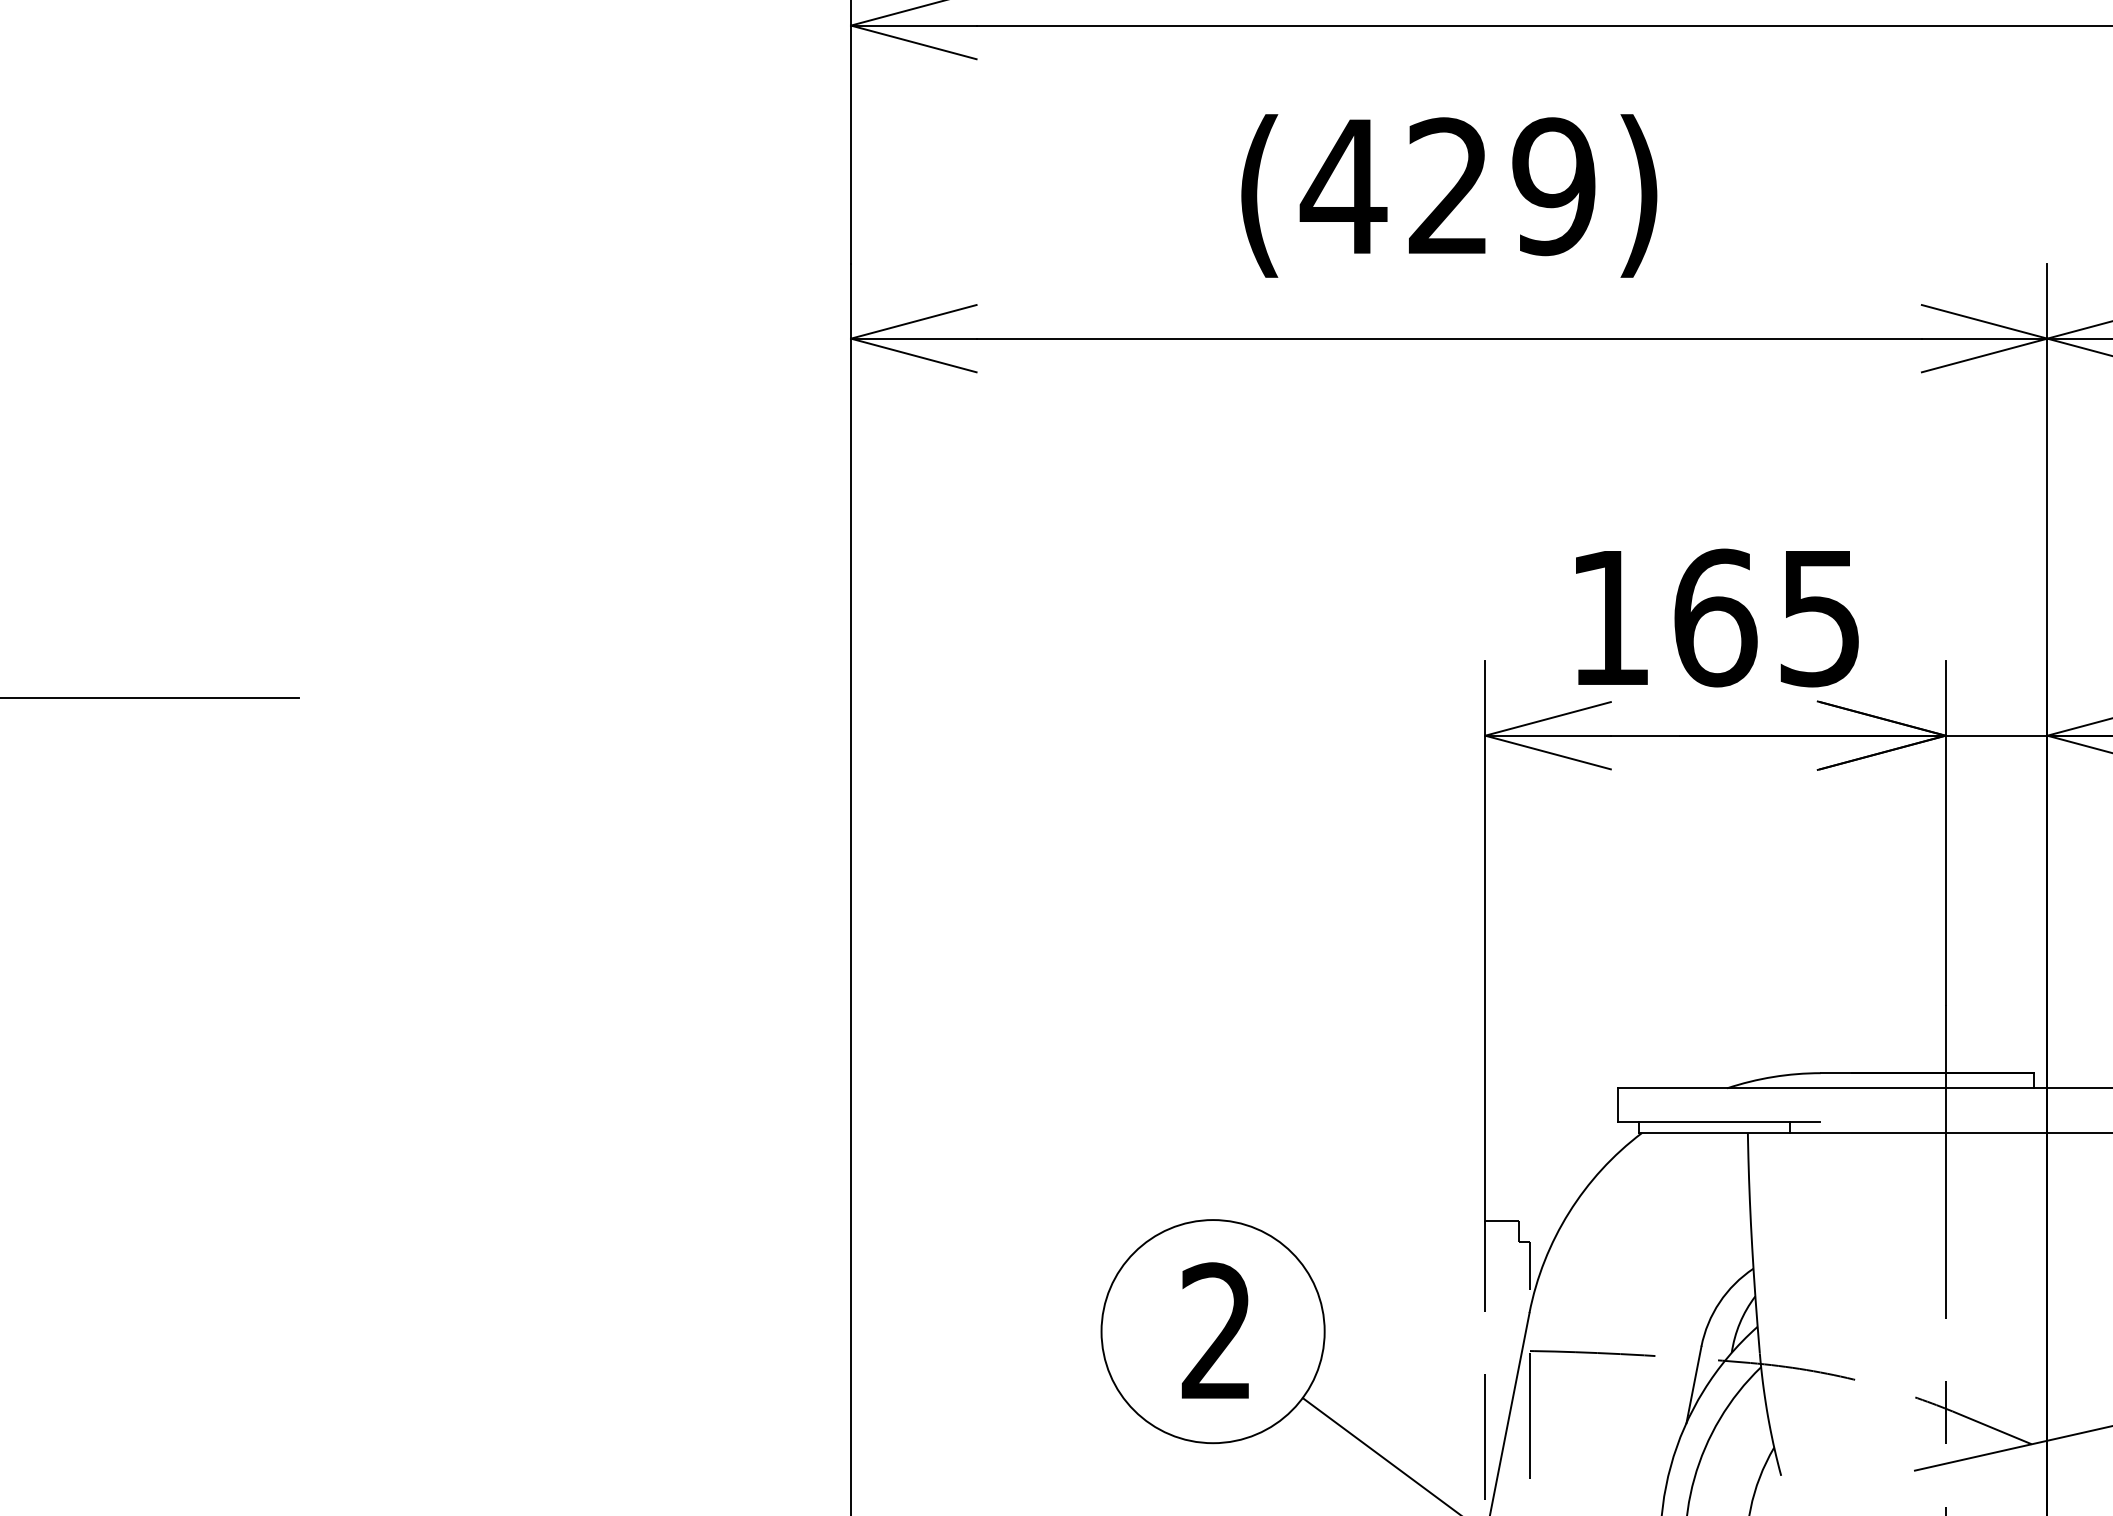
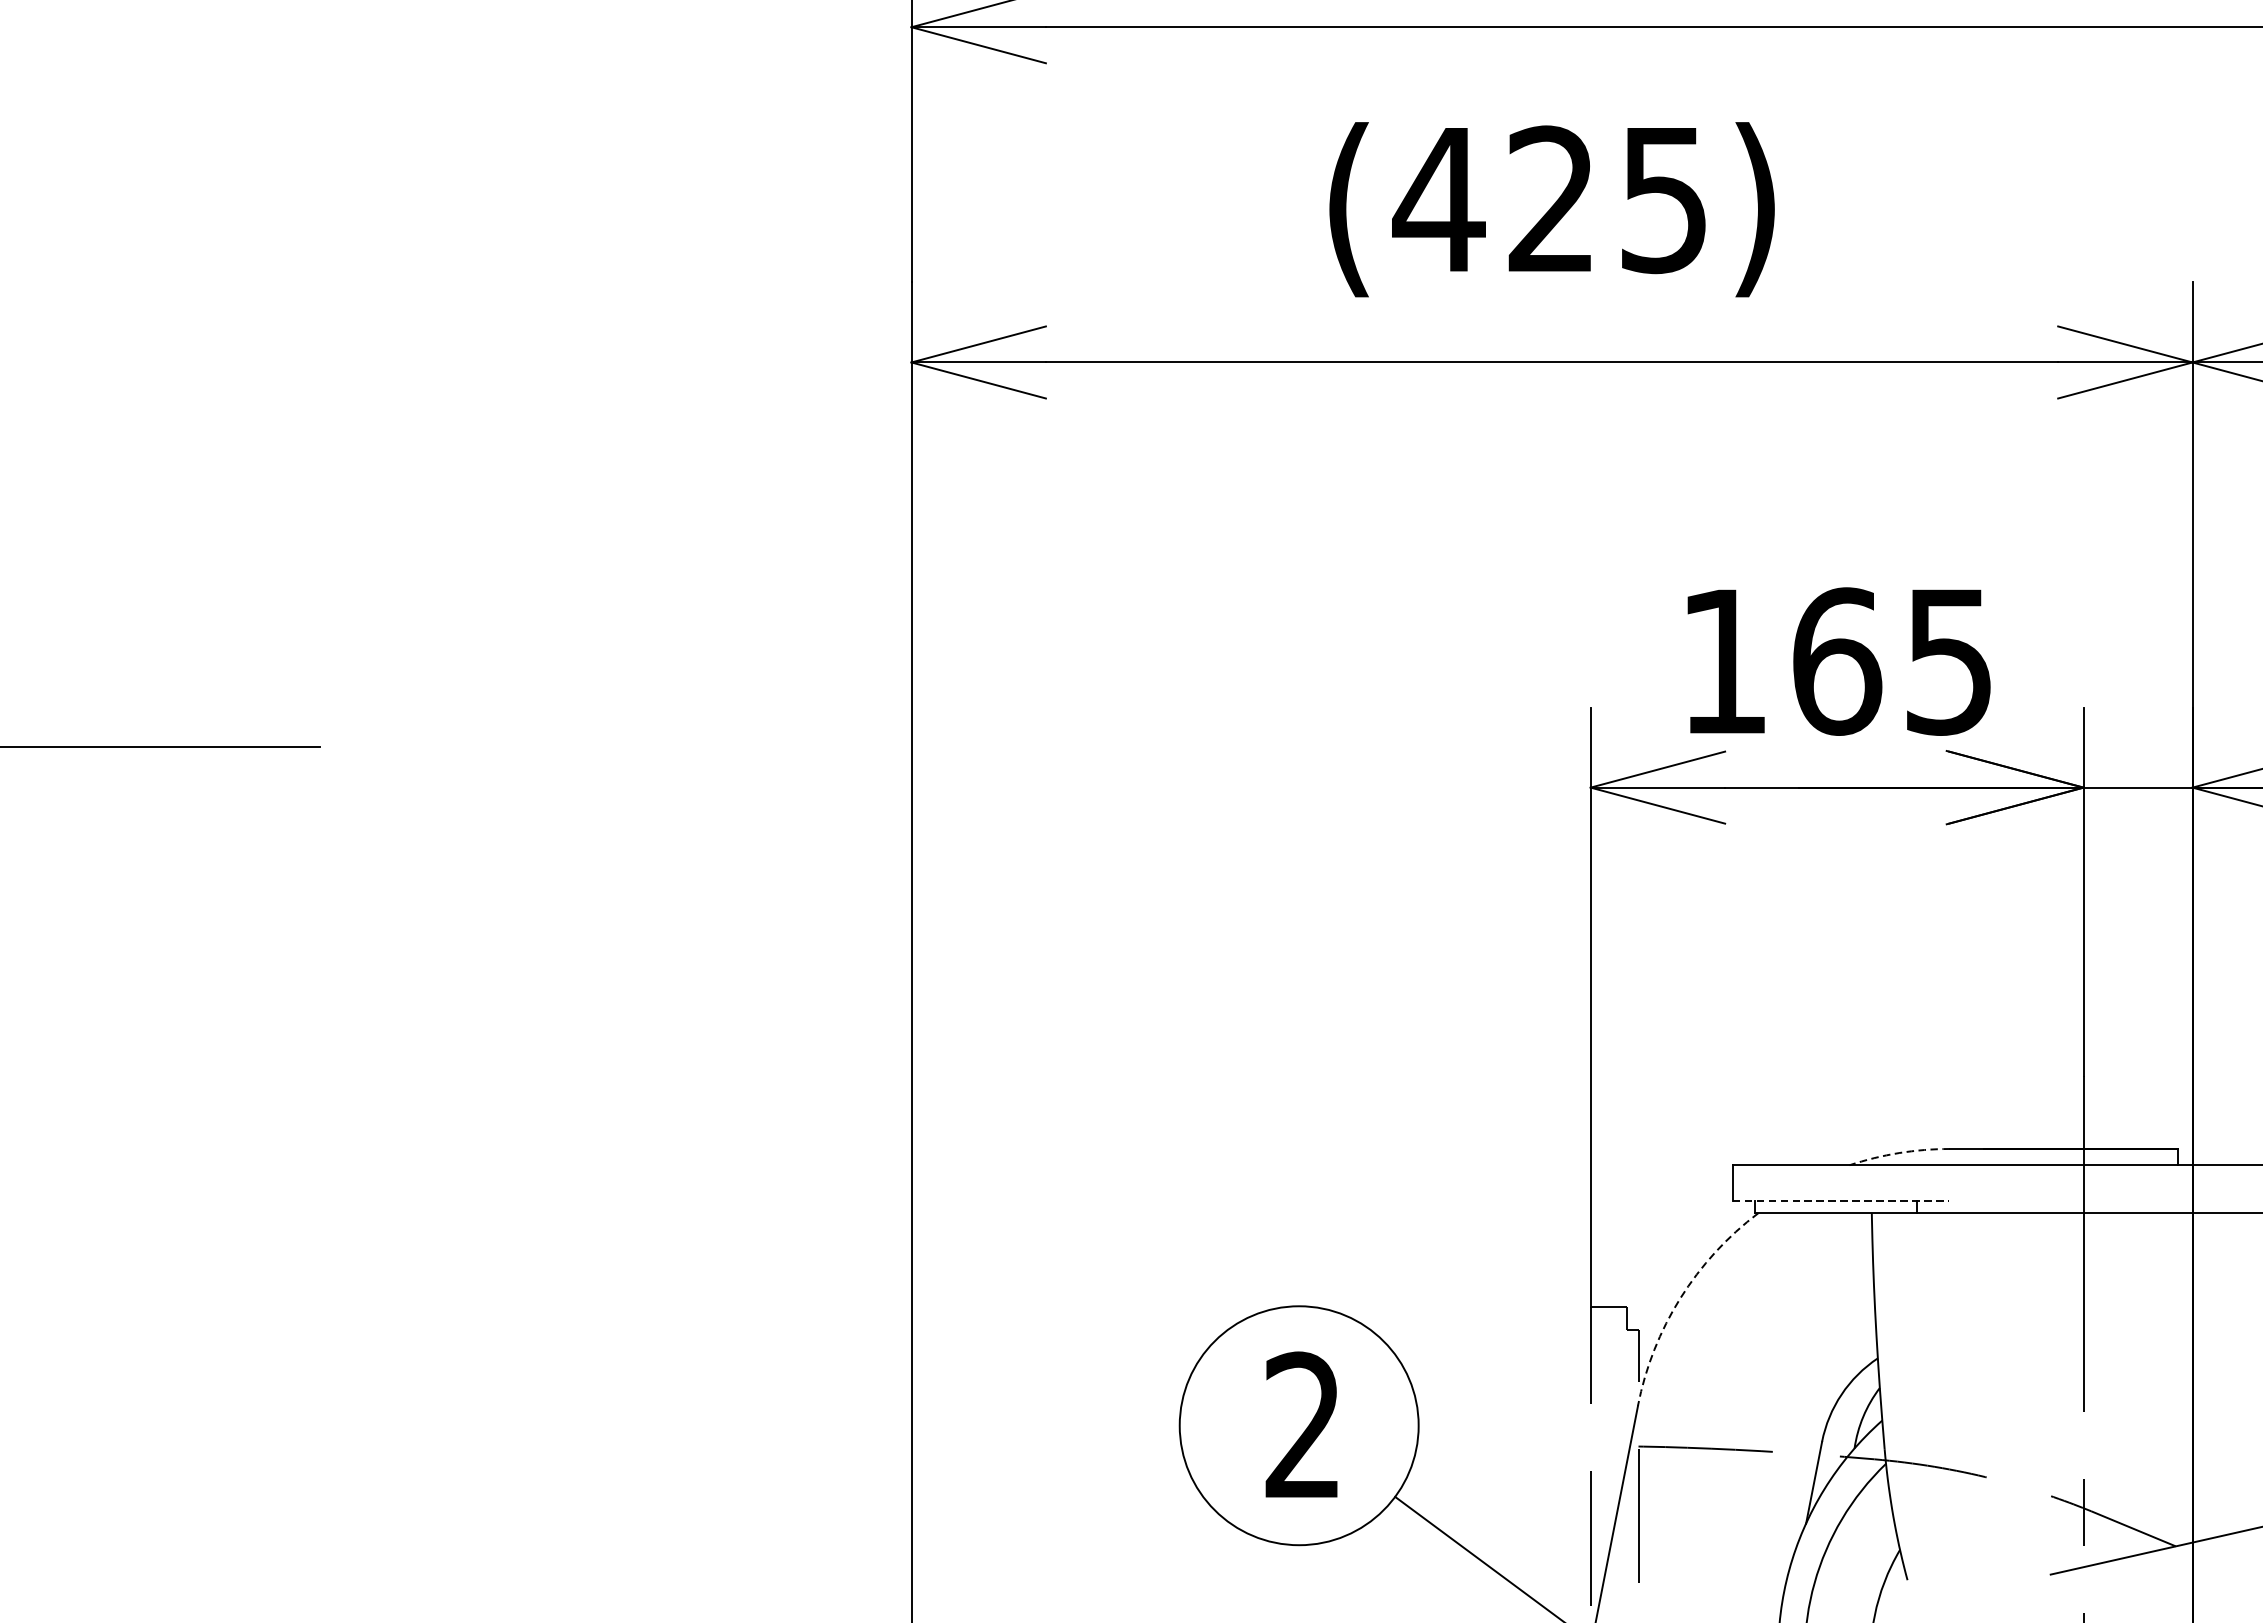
text: (1553, 186) -> (1663, 199), (429) -> (425)
arc: (1773, 1076) -> (1899, 1152), solid -> dashed
line: (1719, 1121) -> (1841, 1200), solid -> dashed
arc: (1569, 1212) -> (1680, 1298), solid -> dashed

